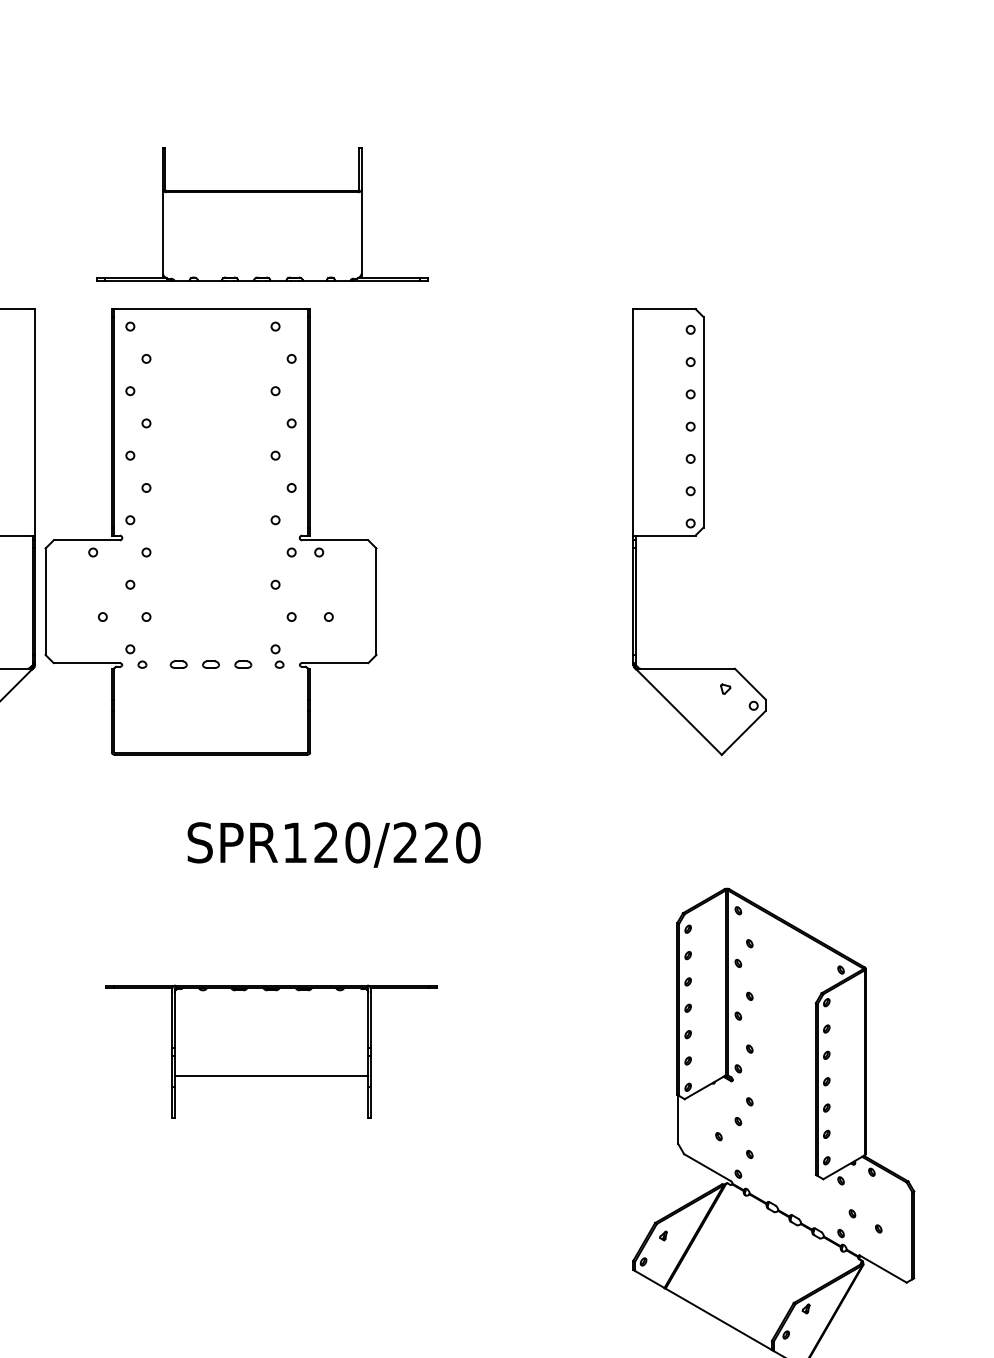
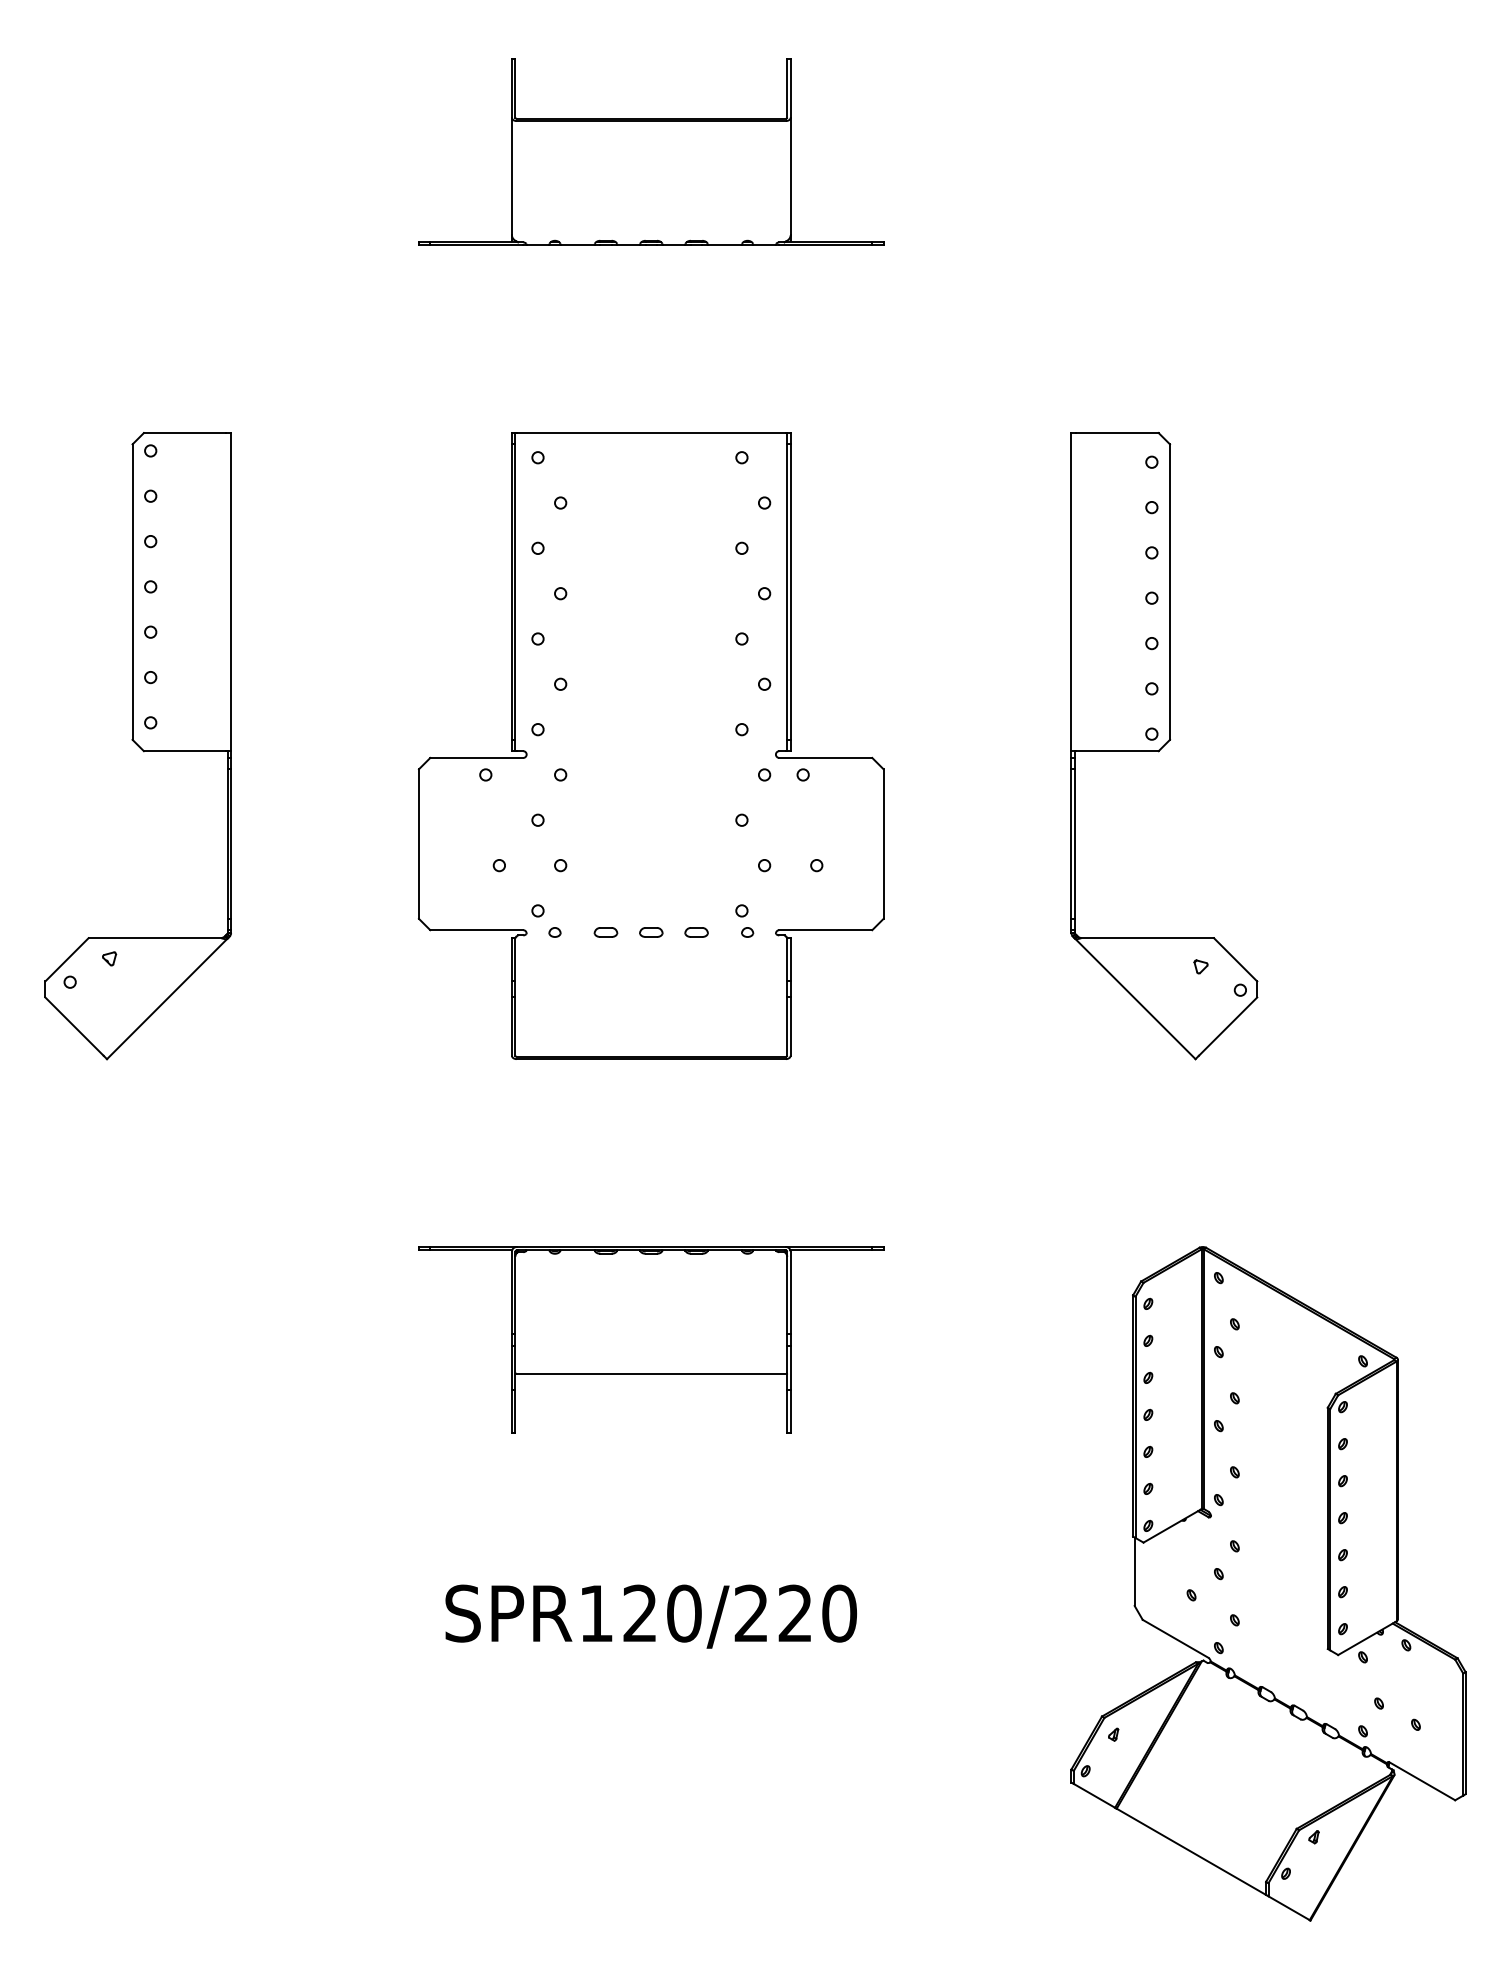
part: (262, 213) -> (651, 151), moved
part: (210, 531) -> (650, 745), moved
text: (333, 844) -> (650, 1616), moved
part: (271, 1051) -> (651, 1339), moved

